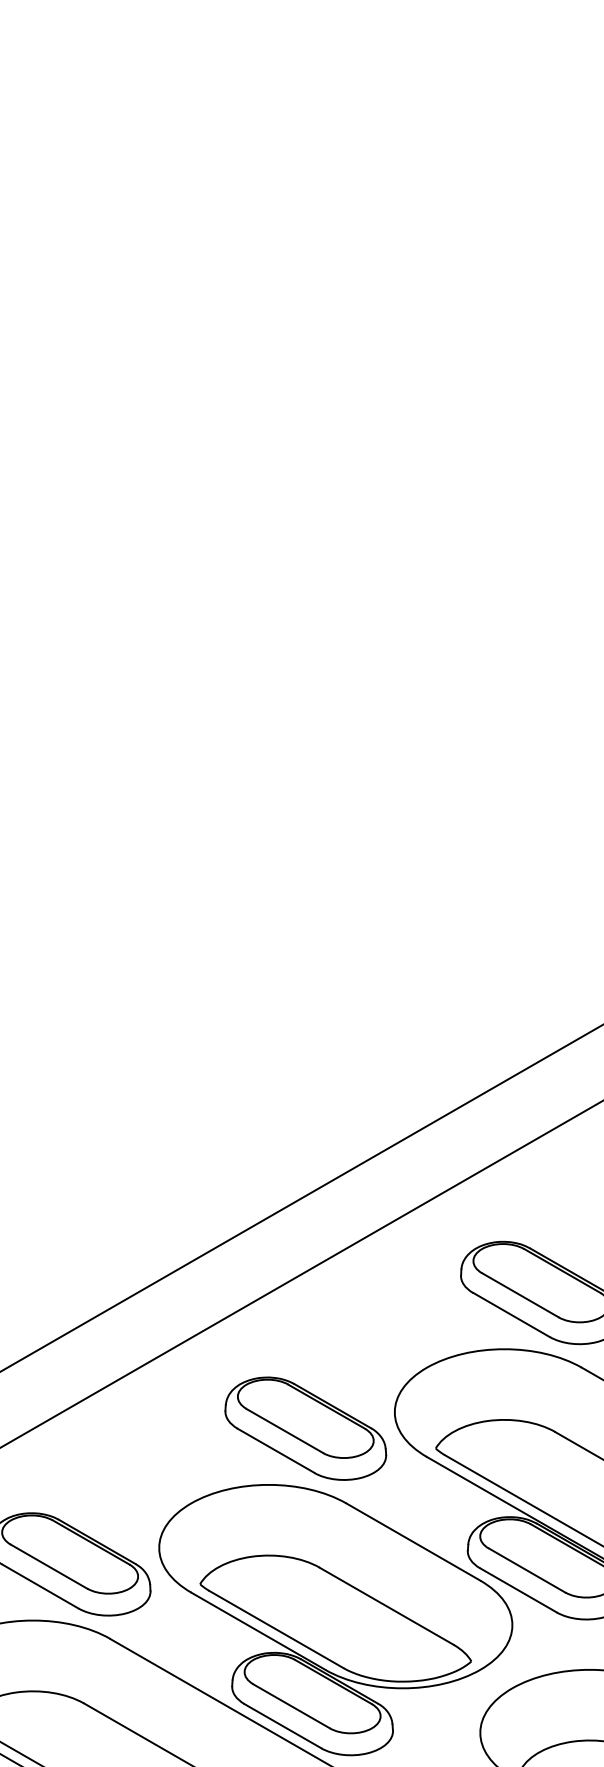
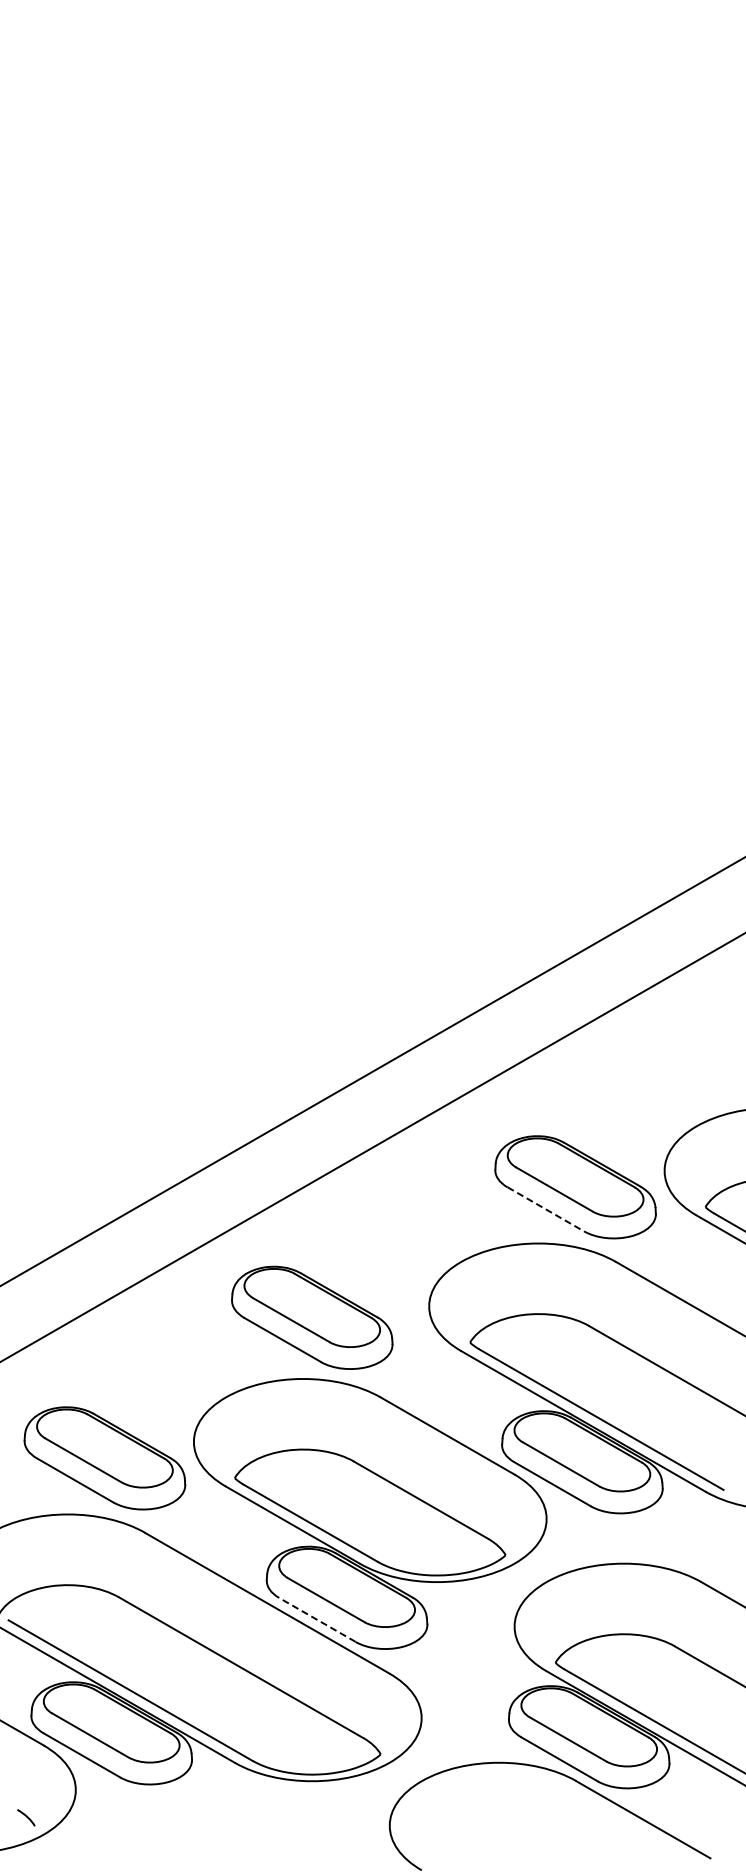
line: (512, 1315) -> (546, 1209), solid -> dashed
part: (306, 1428) -> (312, 1317), moved
line: (281, 1725) -> (316, 1619), solid -> dashed

